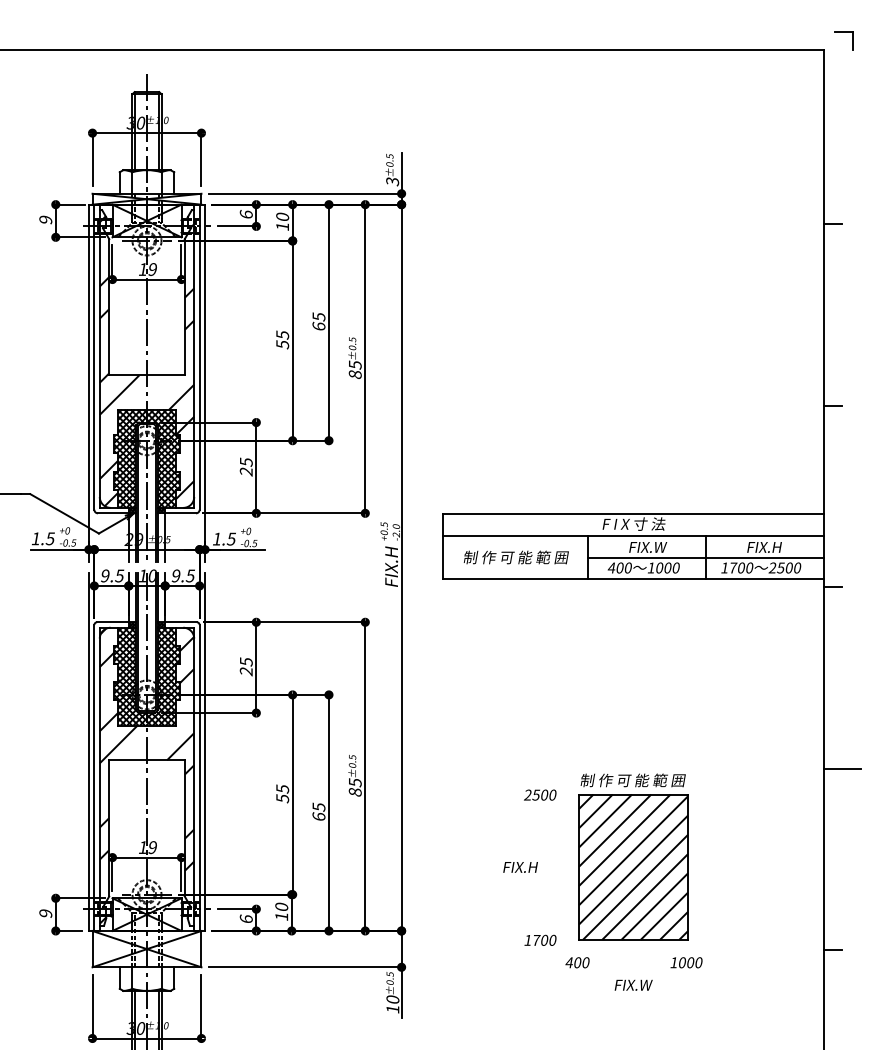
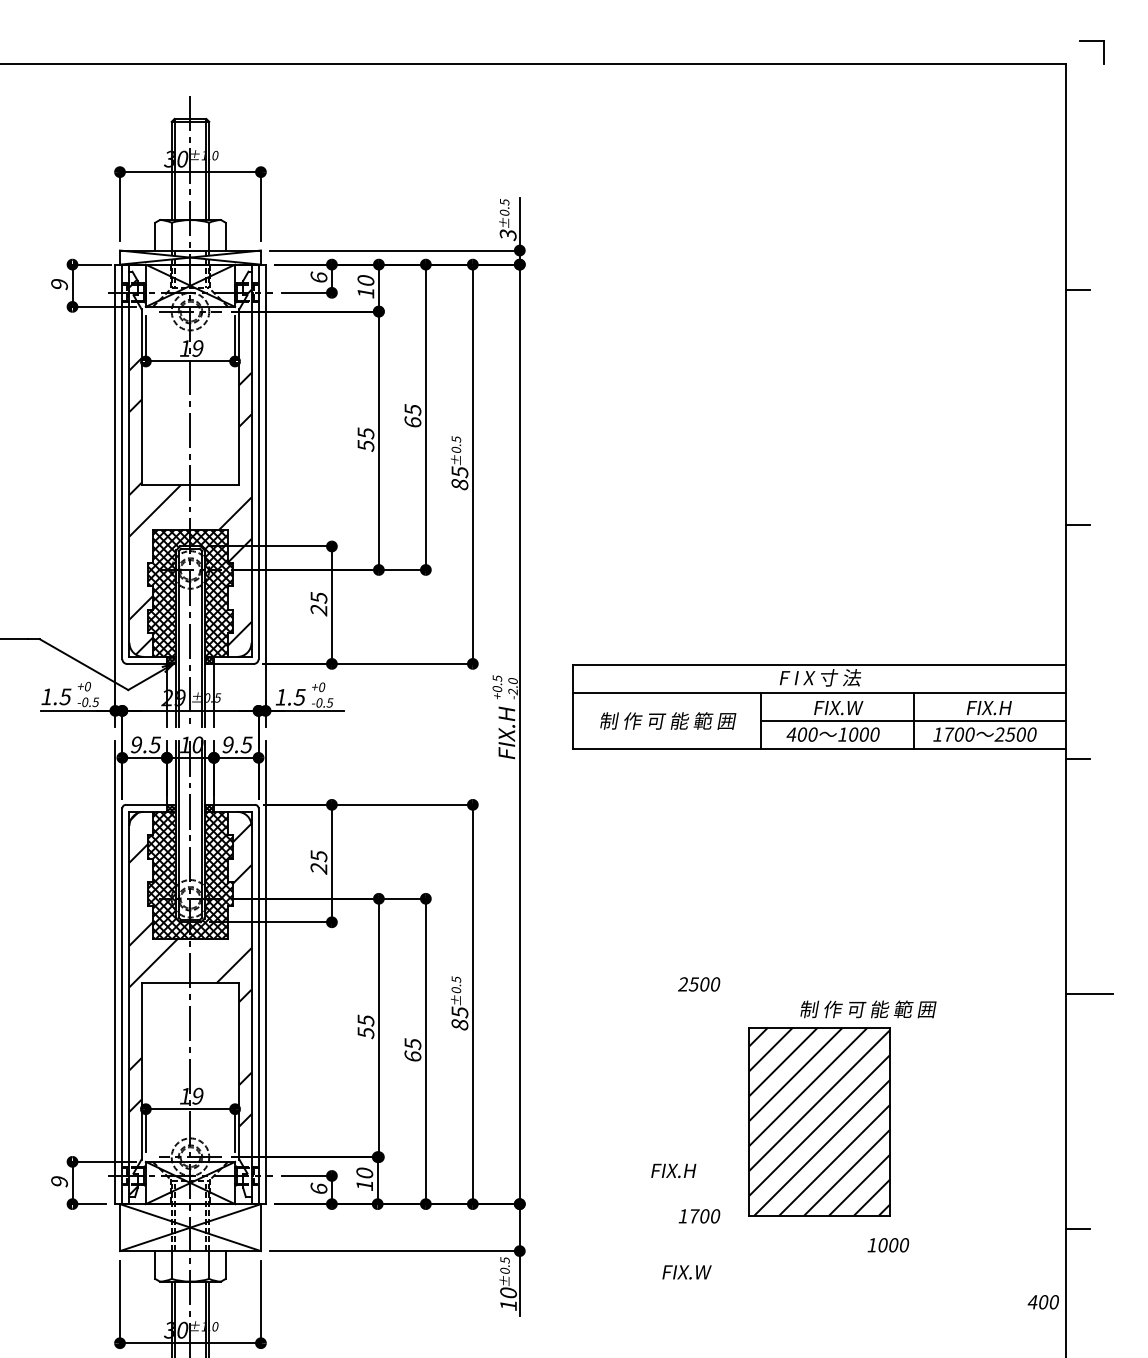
text: (633, 780) -> (868, 1009), moved
text: (540, 795) -> (699, 984), moved
text: (520, 867) -> (673, 1170), moved
text: (576, 962) -> (1042, 1302), moved
text: (633, 985) -> (686, 1272), moved

